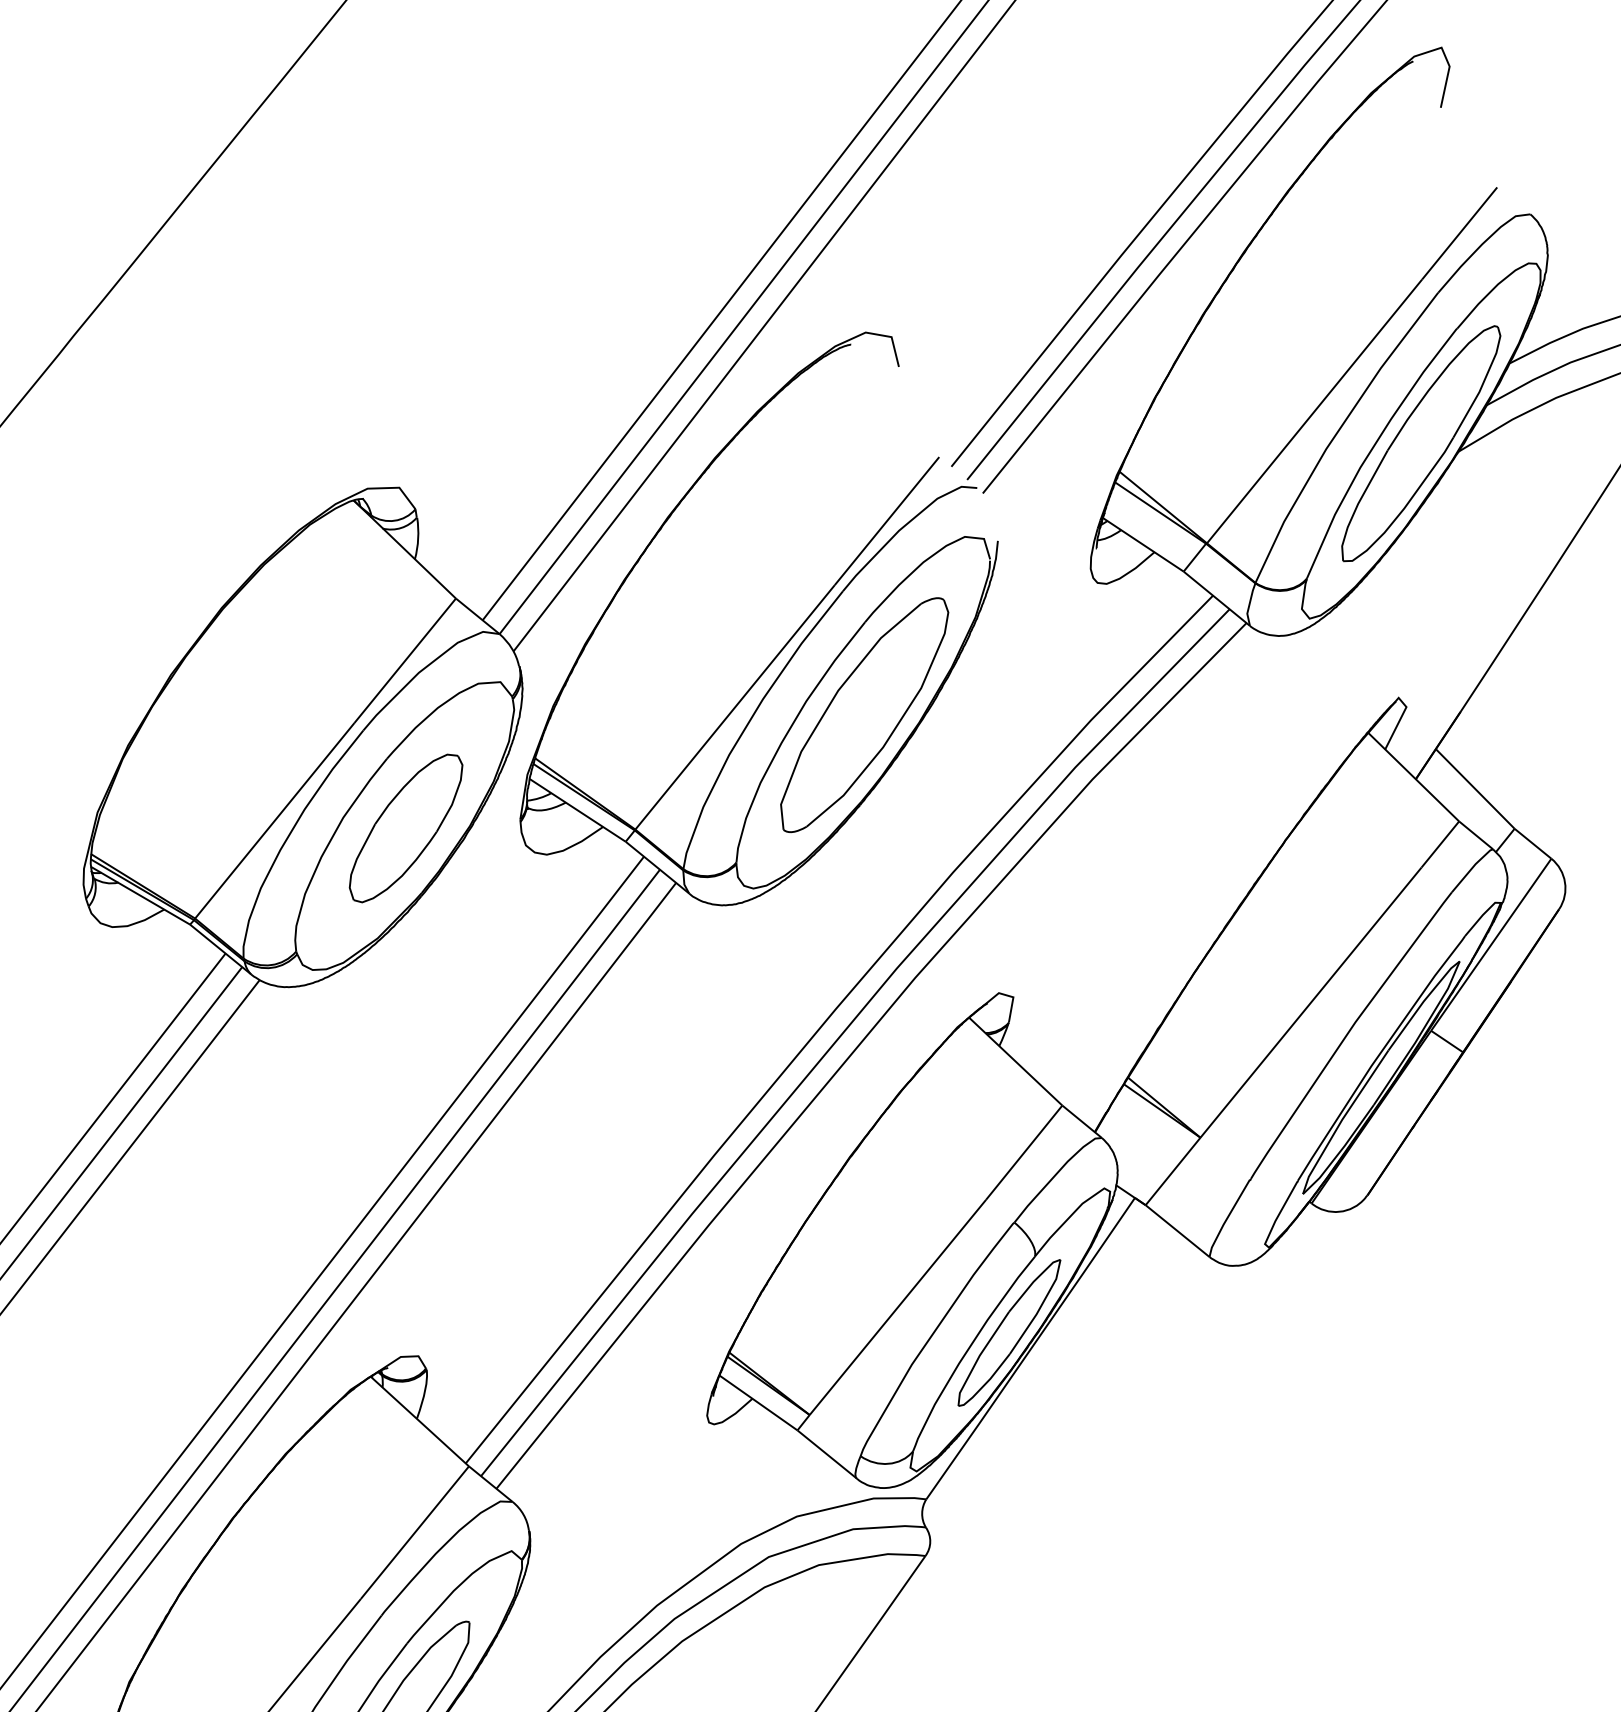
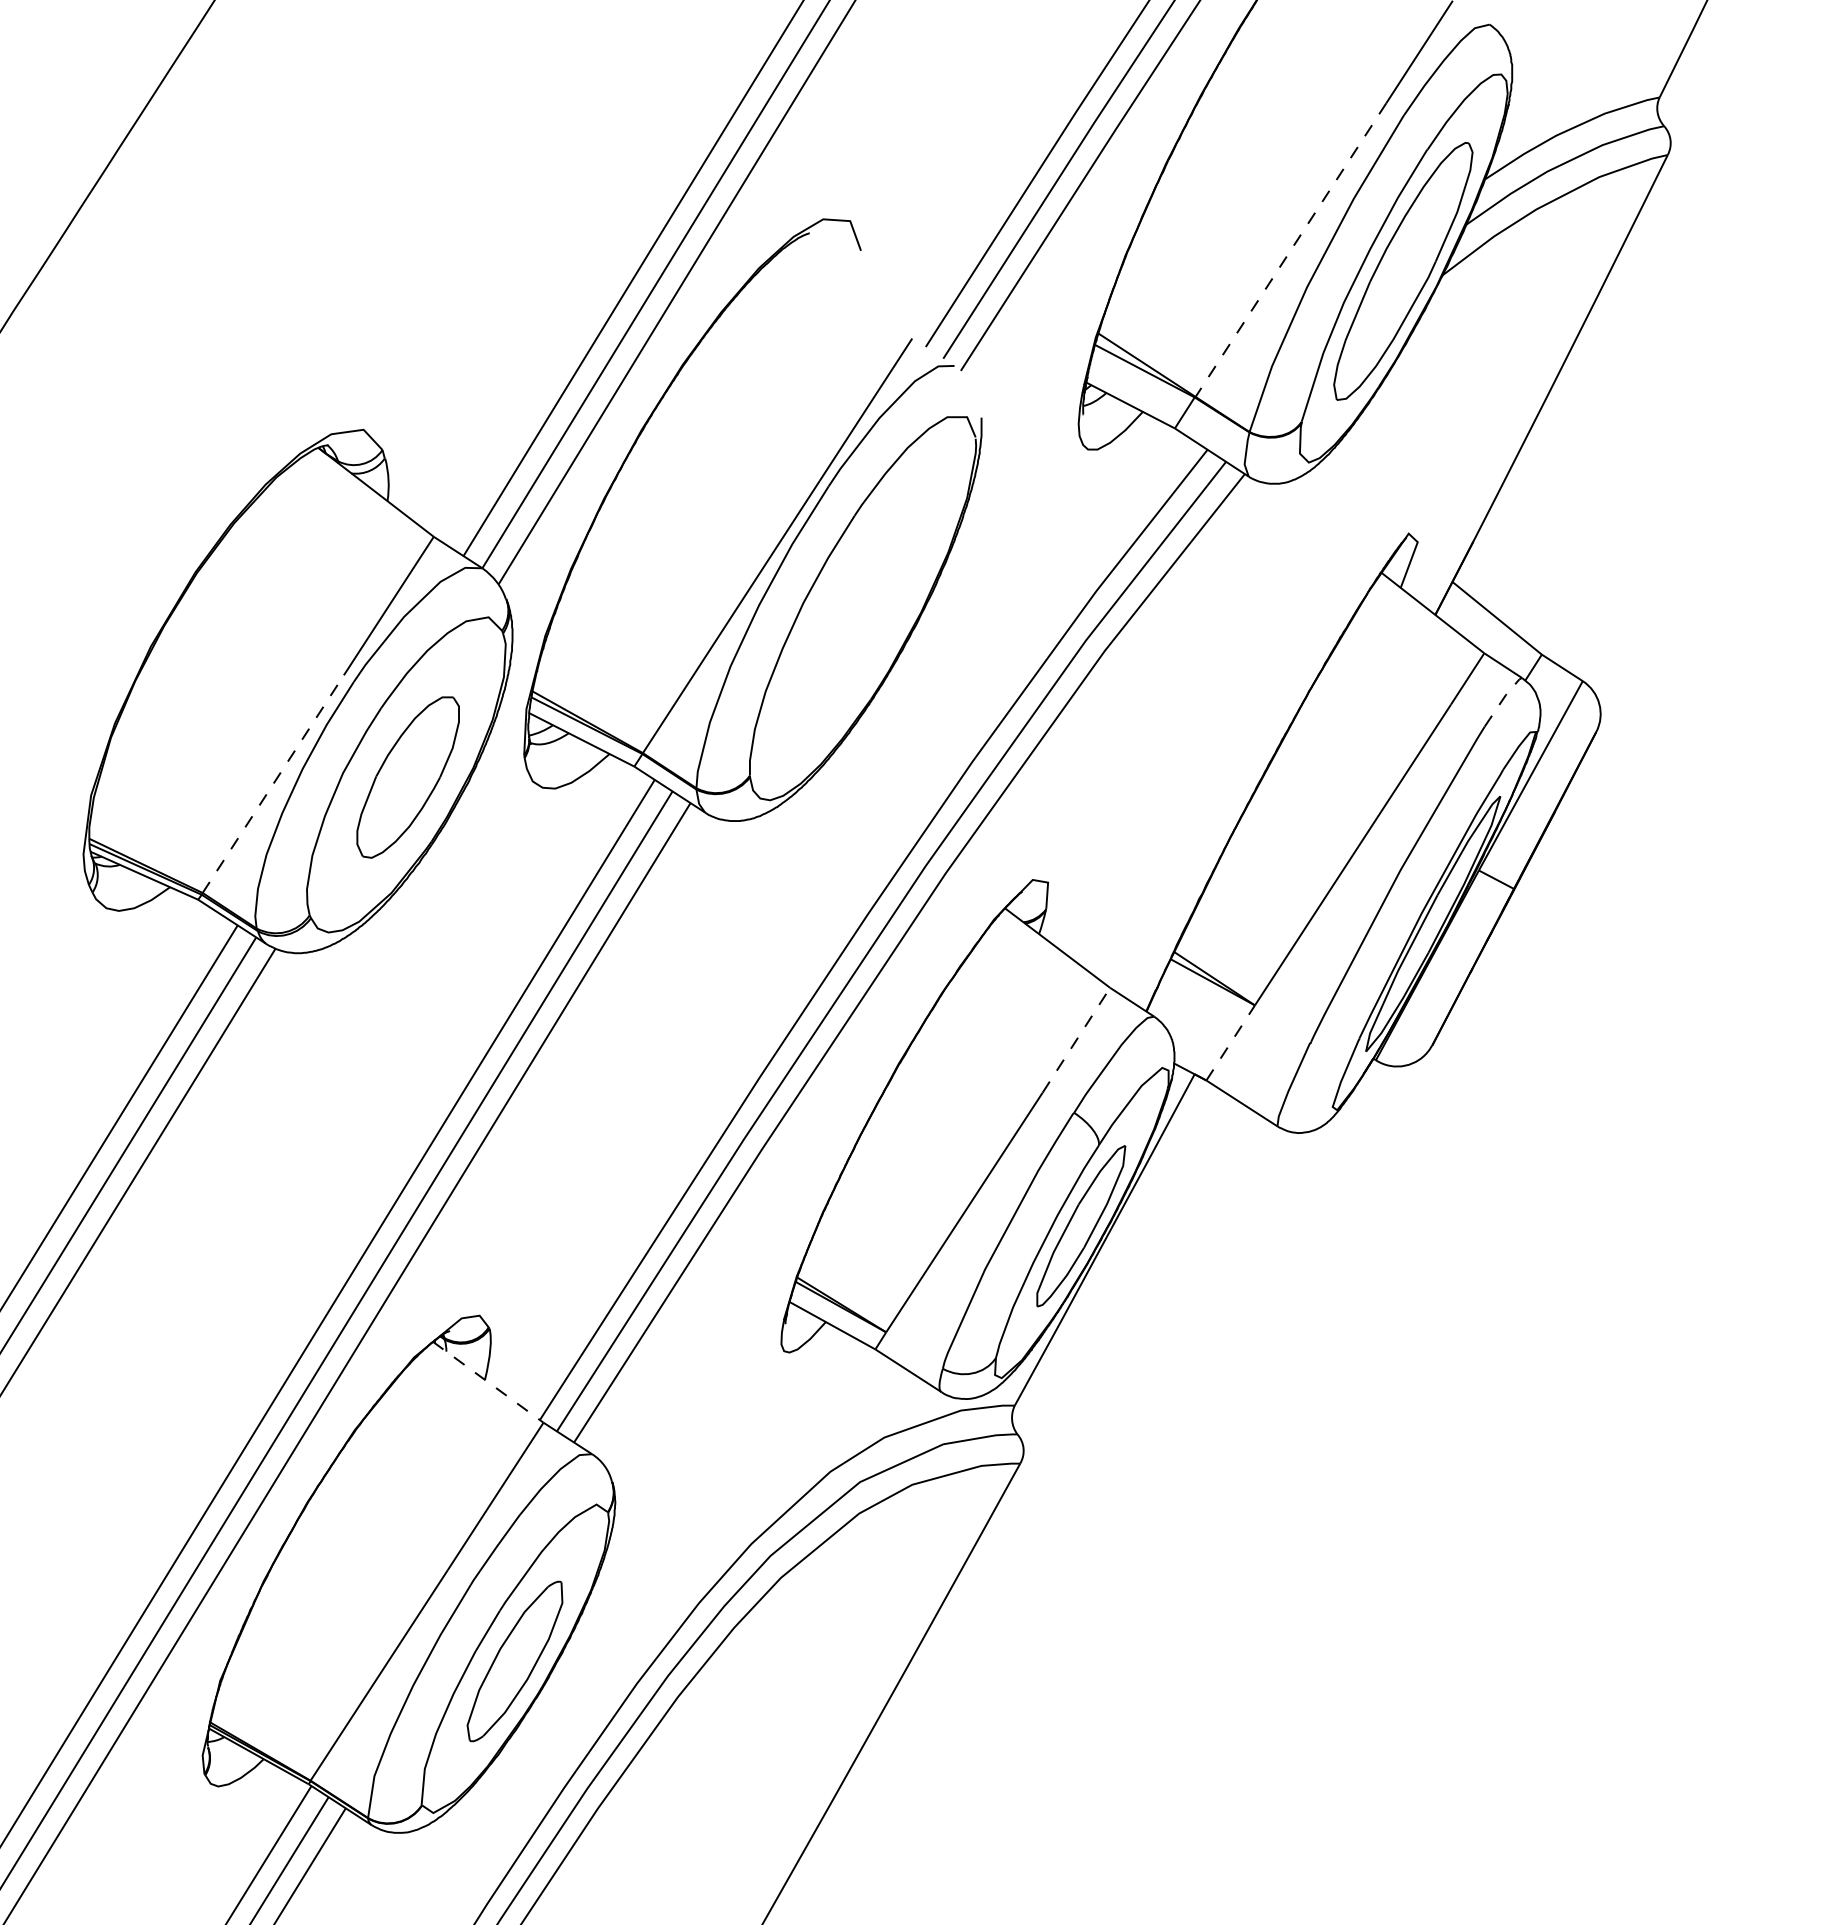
line: (1314, 411) -> (1290, 250), solid -> dashed
part: (863, 714) -> (863, 610), removed
line: (274, 821) -> (273, 784), solid -> dashed
line: (1472, 868) -> (1503, 699), solid -> dashed
line: (1024, 1151) -> (1076, 1039), solid -> dashed
line: (1172, 1171) -> (1230, 1042), solid -> dashed
line: (420, 1421) -> (488, 1382), solid -> dashed

